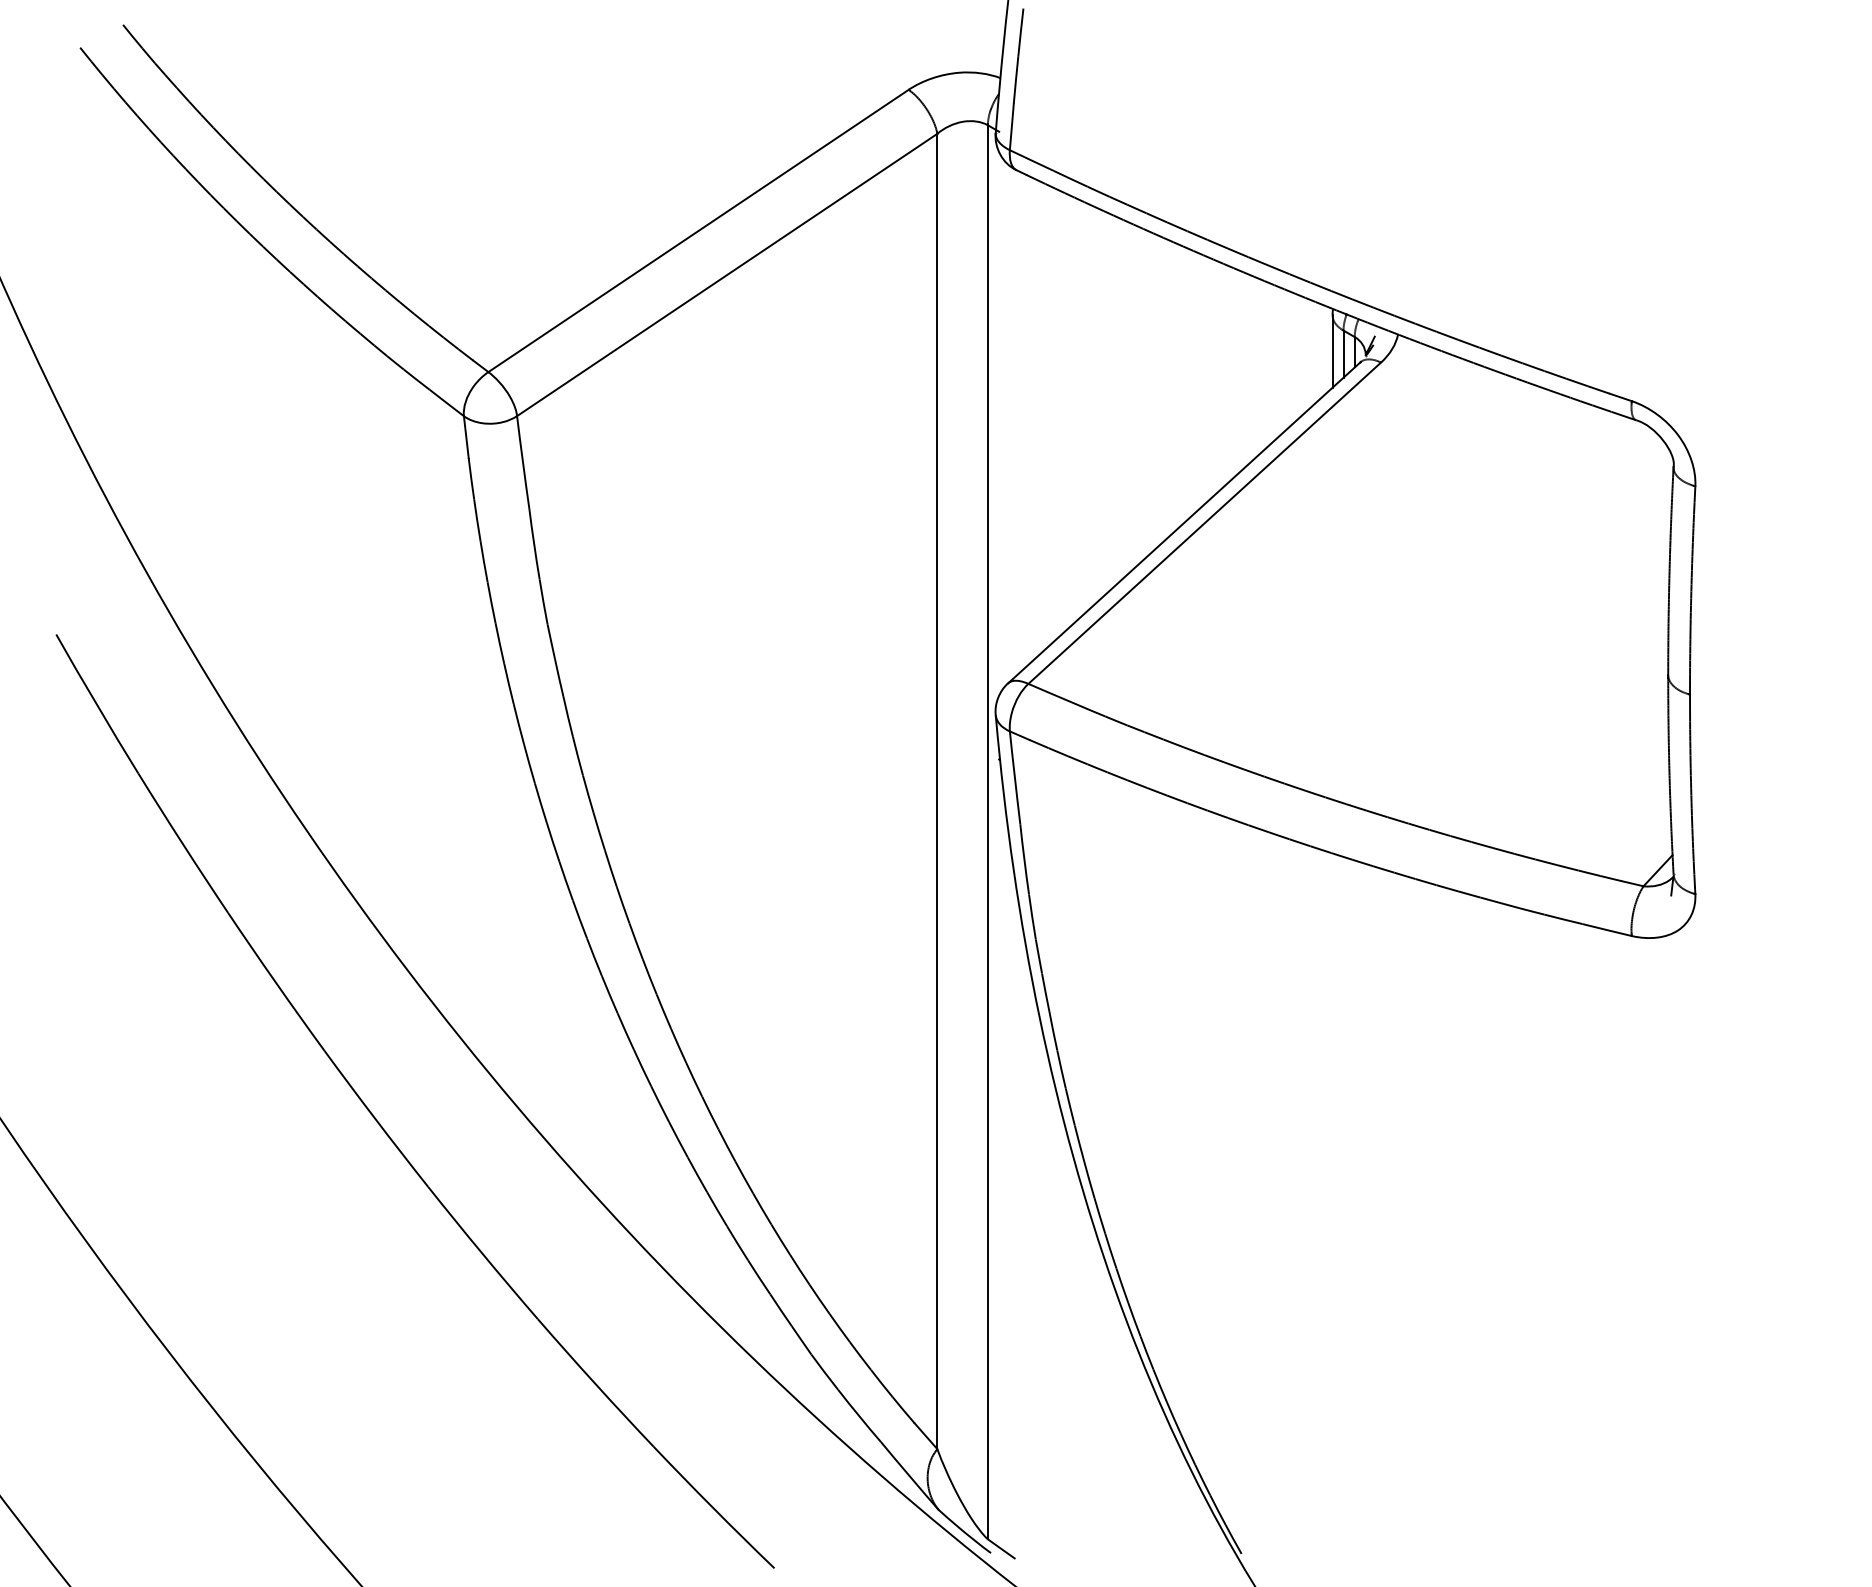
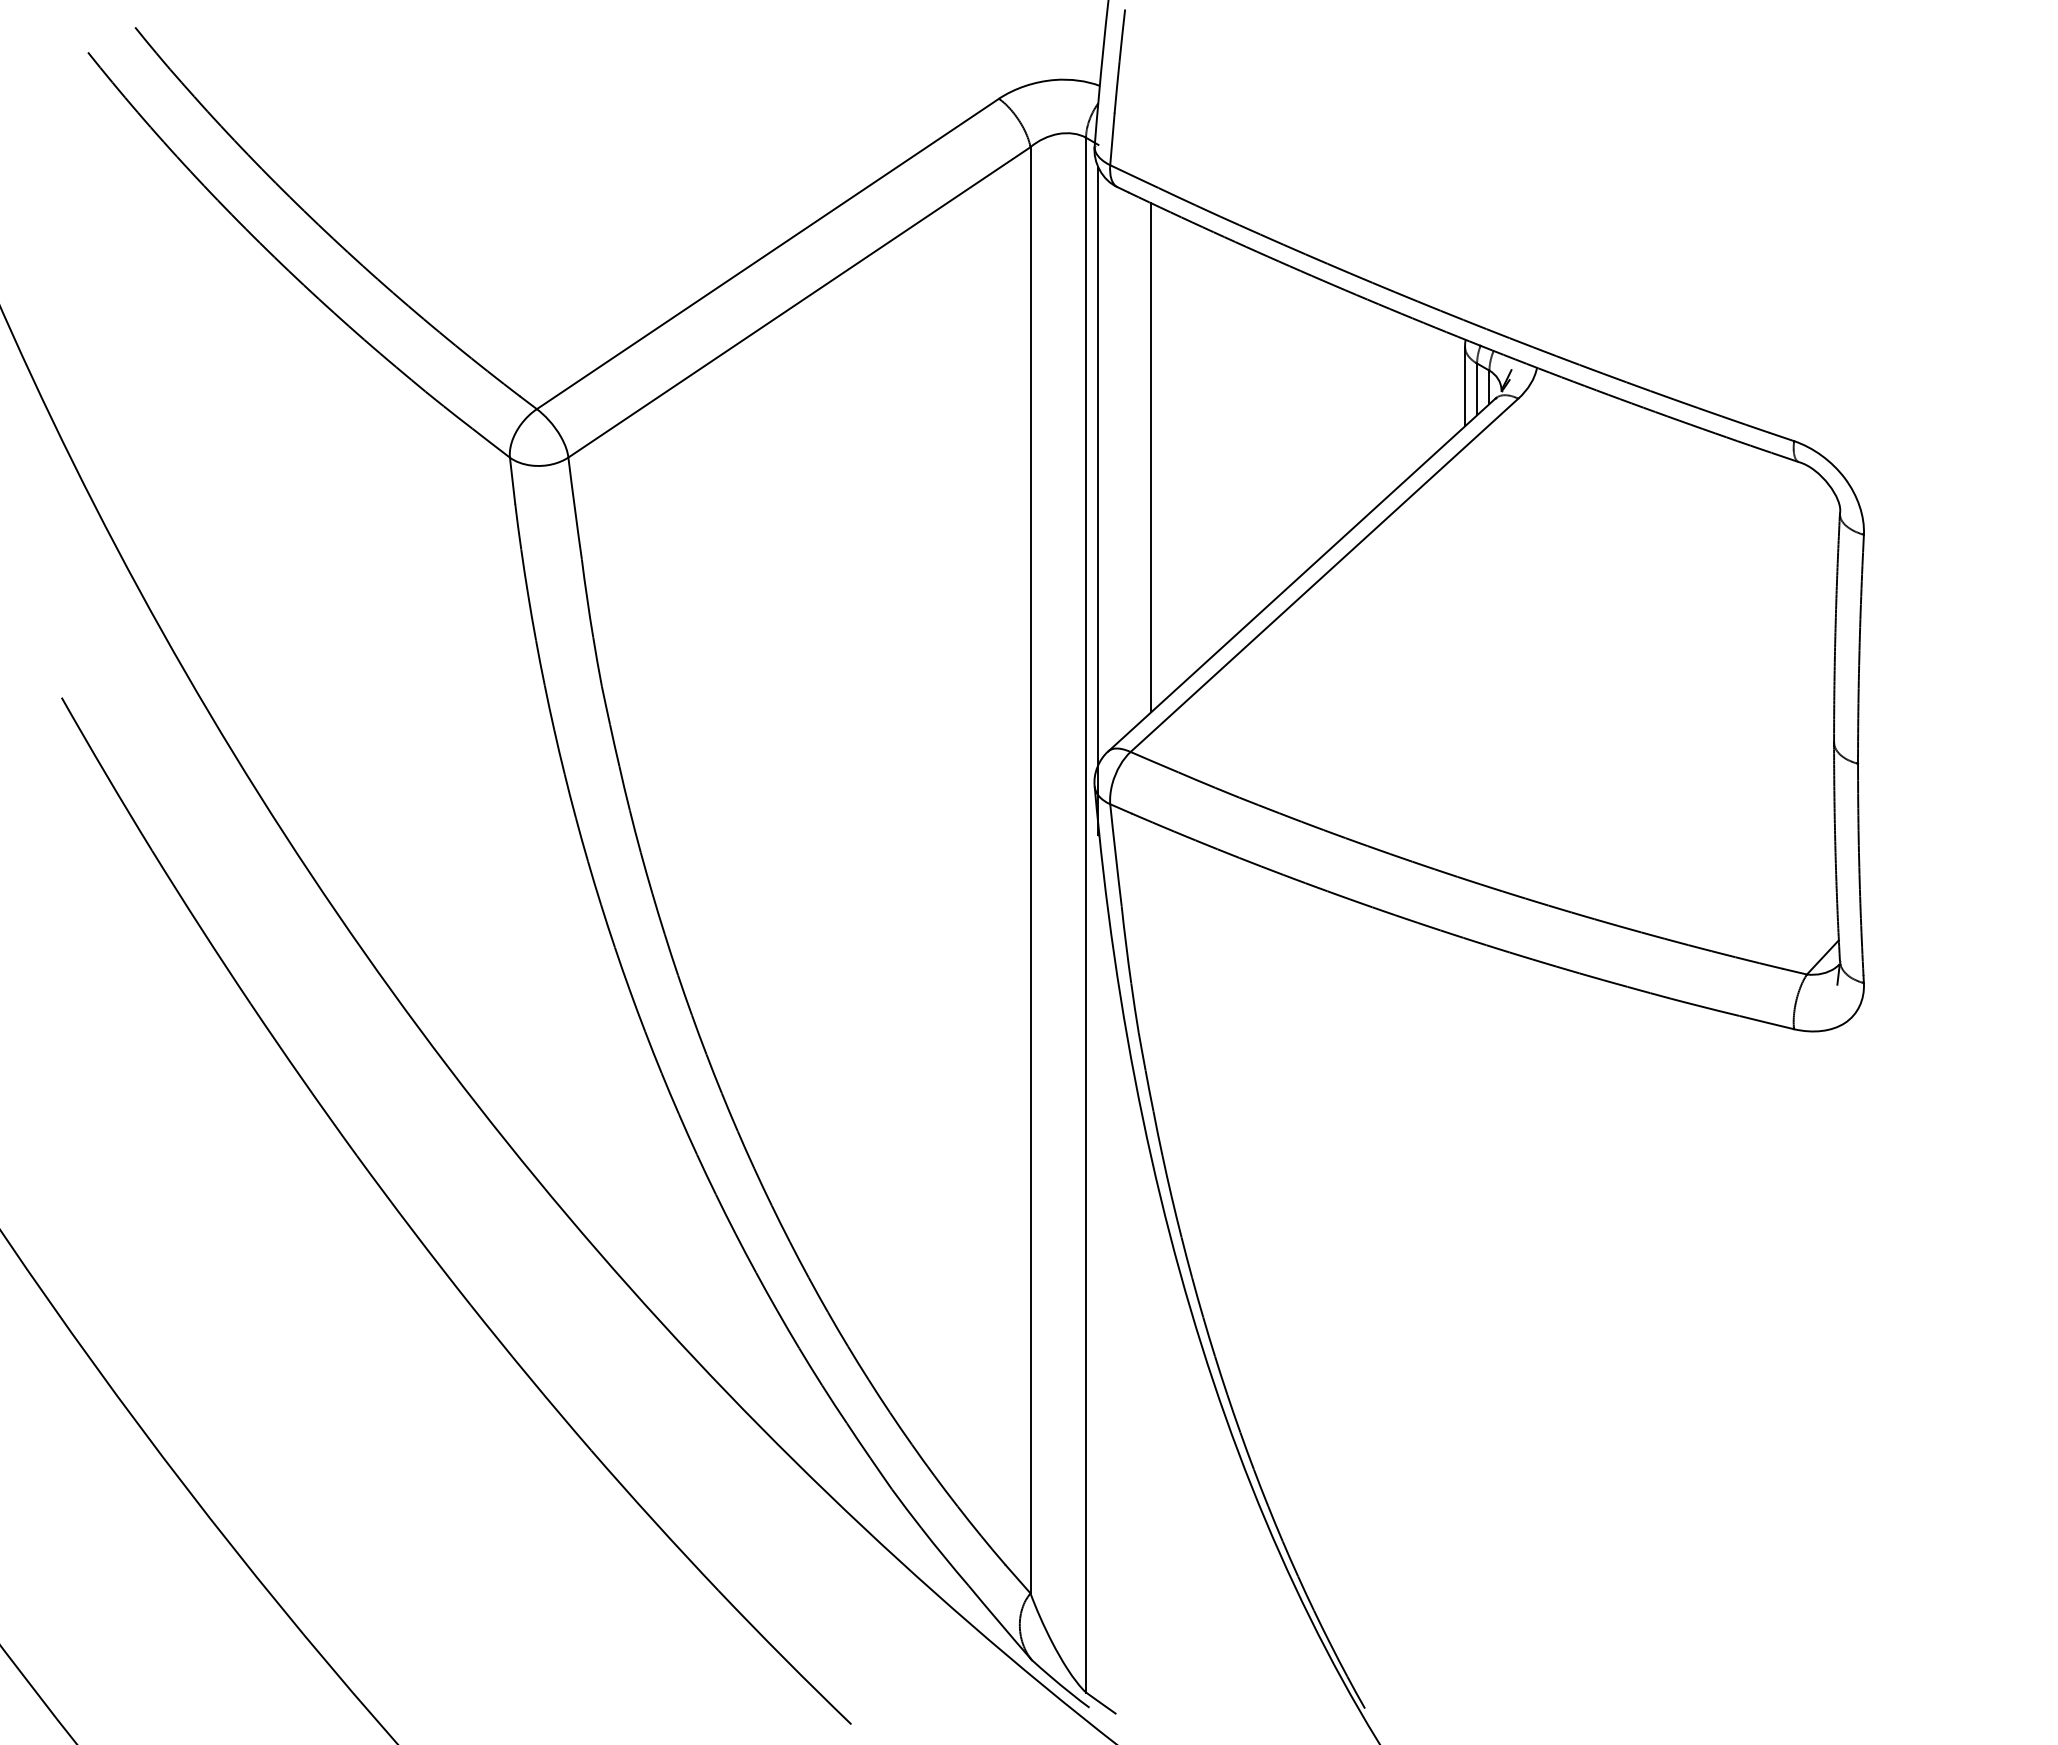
line: (1047, 416) -> (1151, 457), added
line: (999, 456) -> (1098, 501), added

